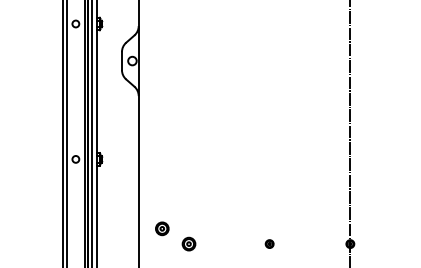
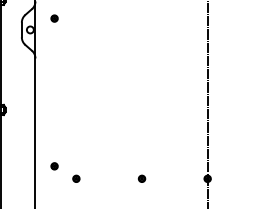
part: (161, 46) -> (54, 18), added
part: (161, 228) -> (54, 166), size x0.62
part: (188, 243) -> (75, 178), size x0.62

